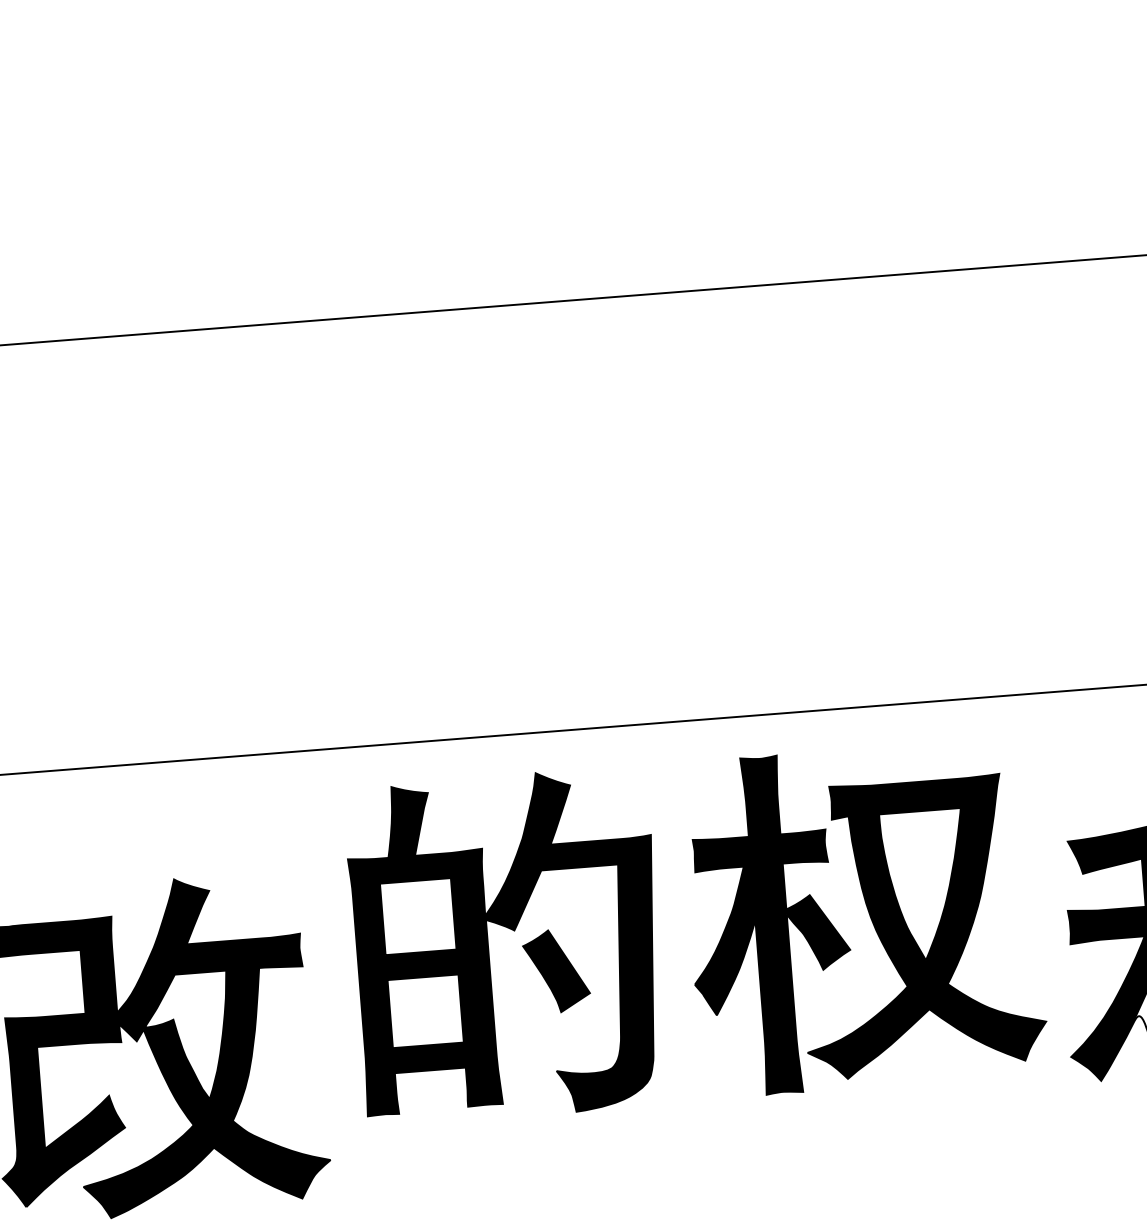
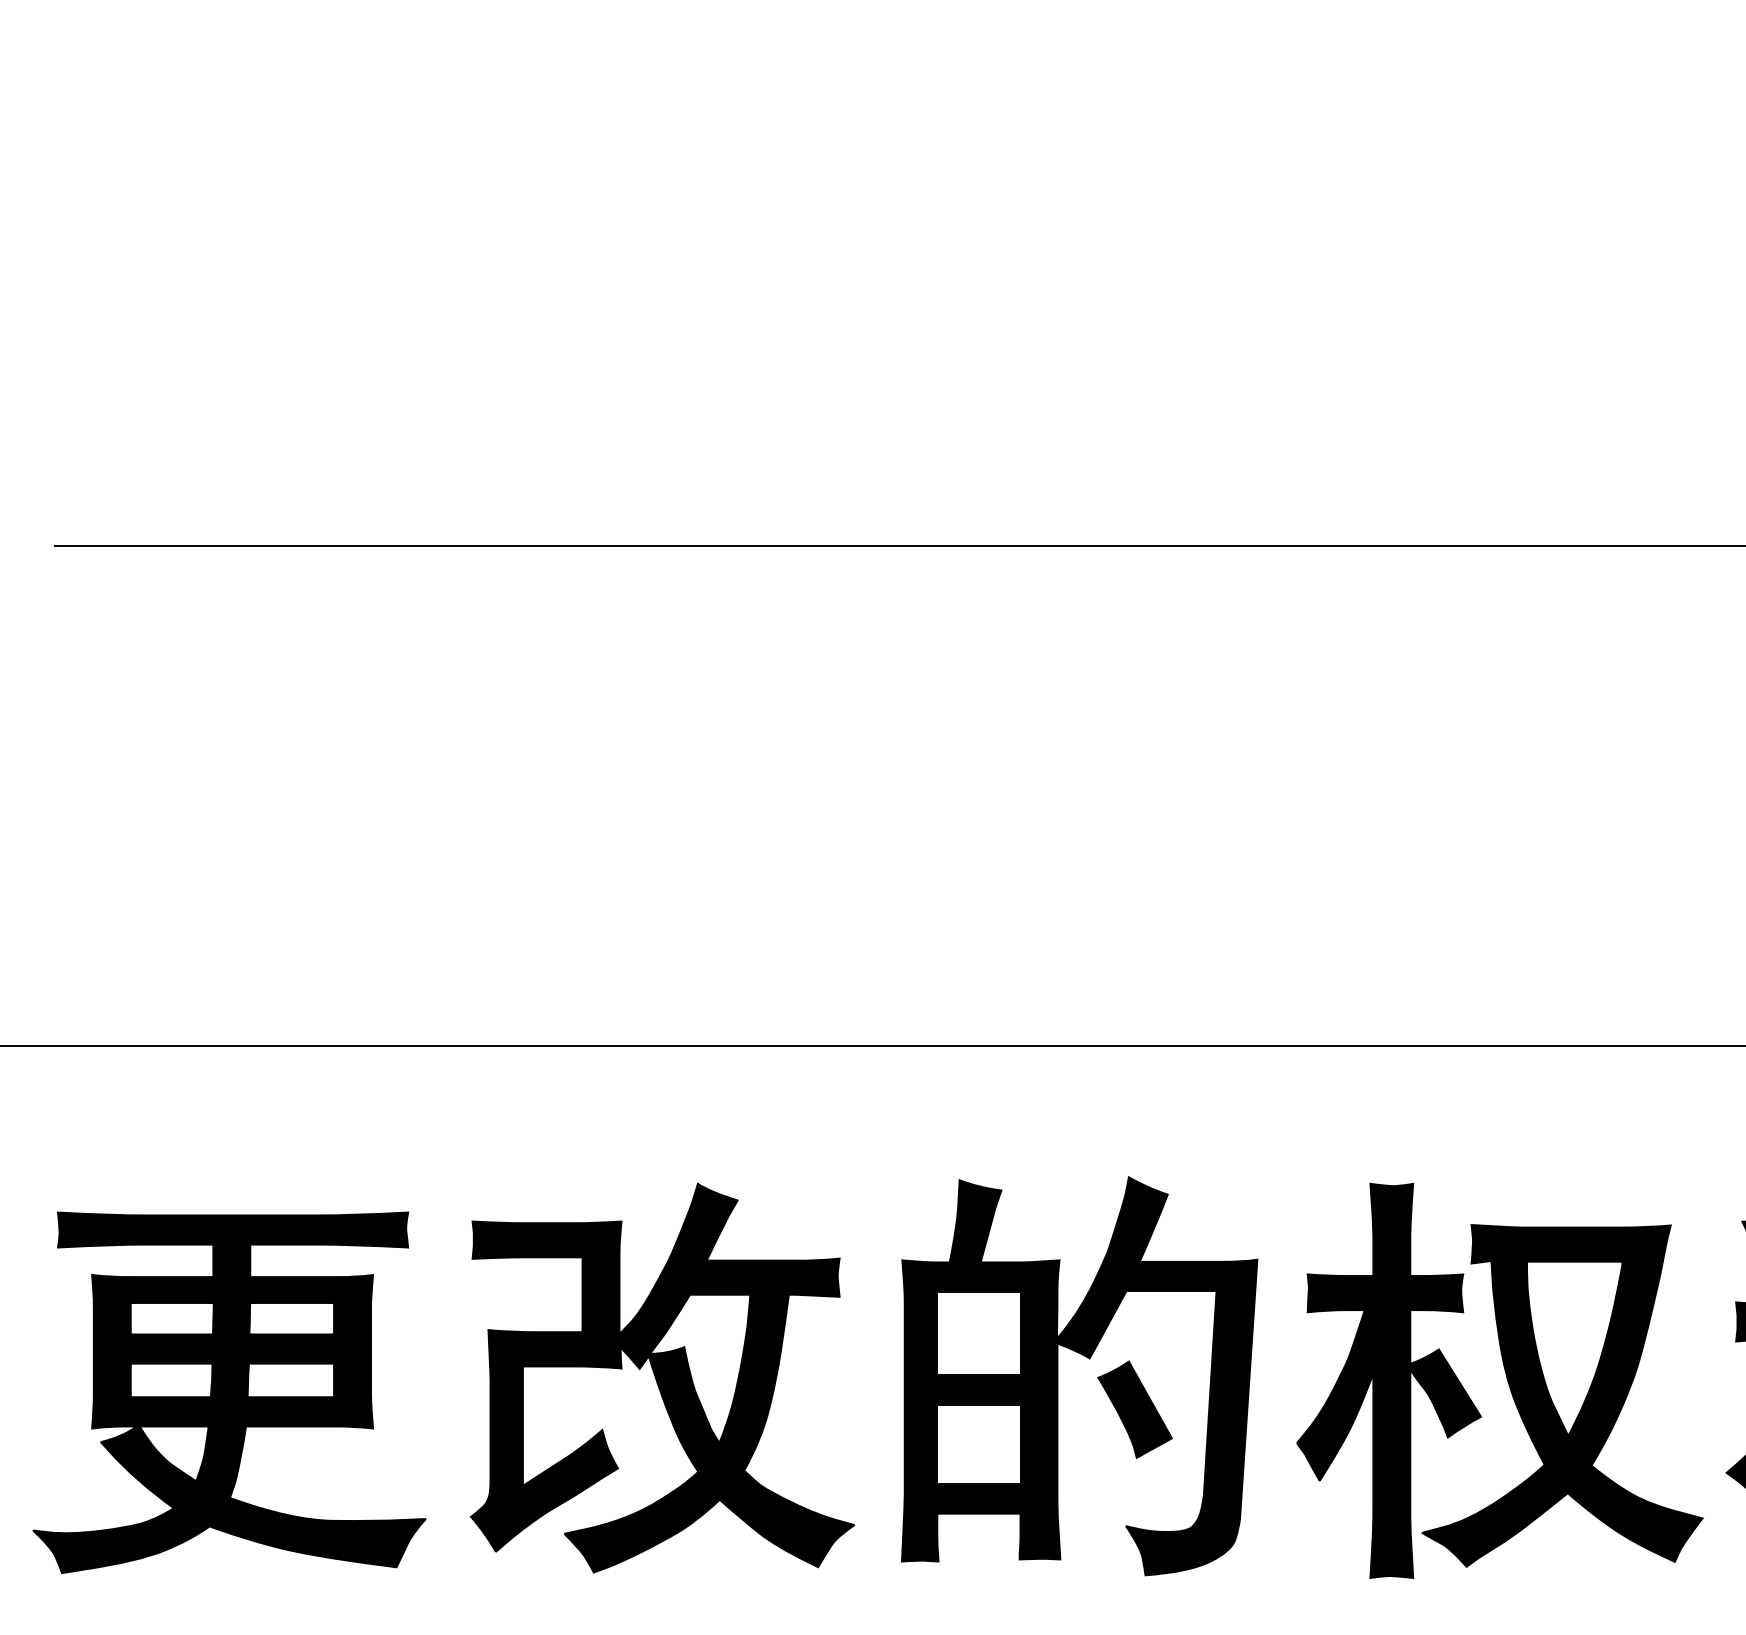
part: (869, 916) -> (1506, 1379), moved
part: (522, 946) -> (1097, 1377), moved

